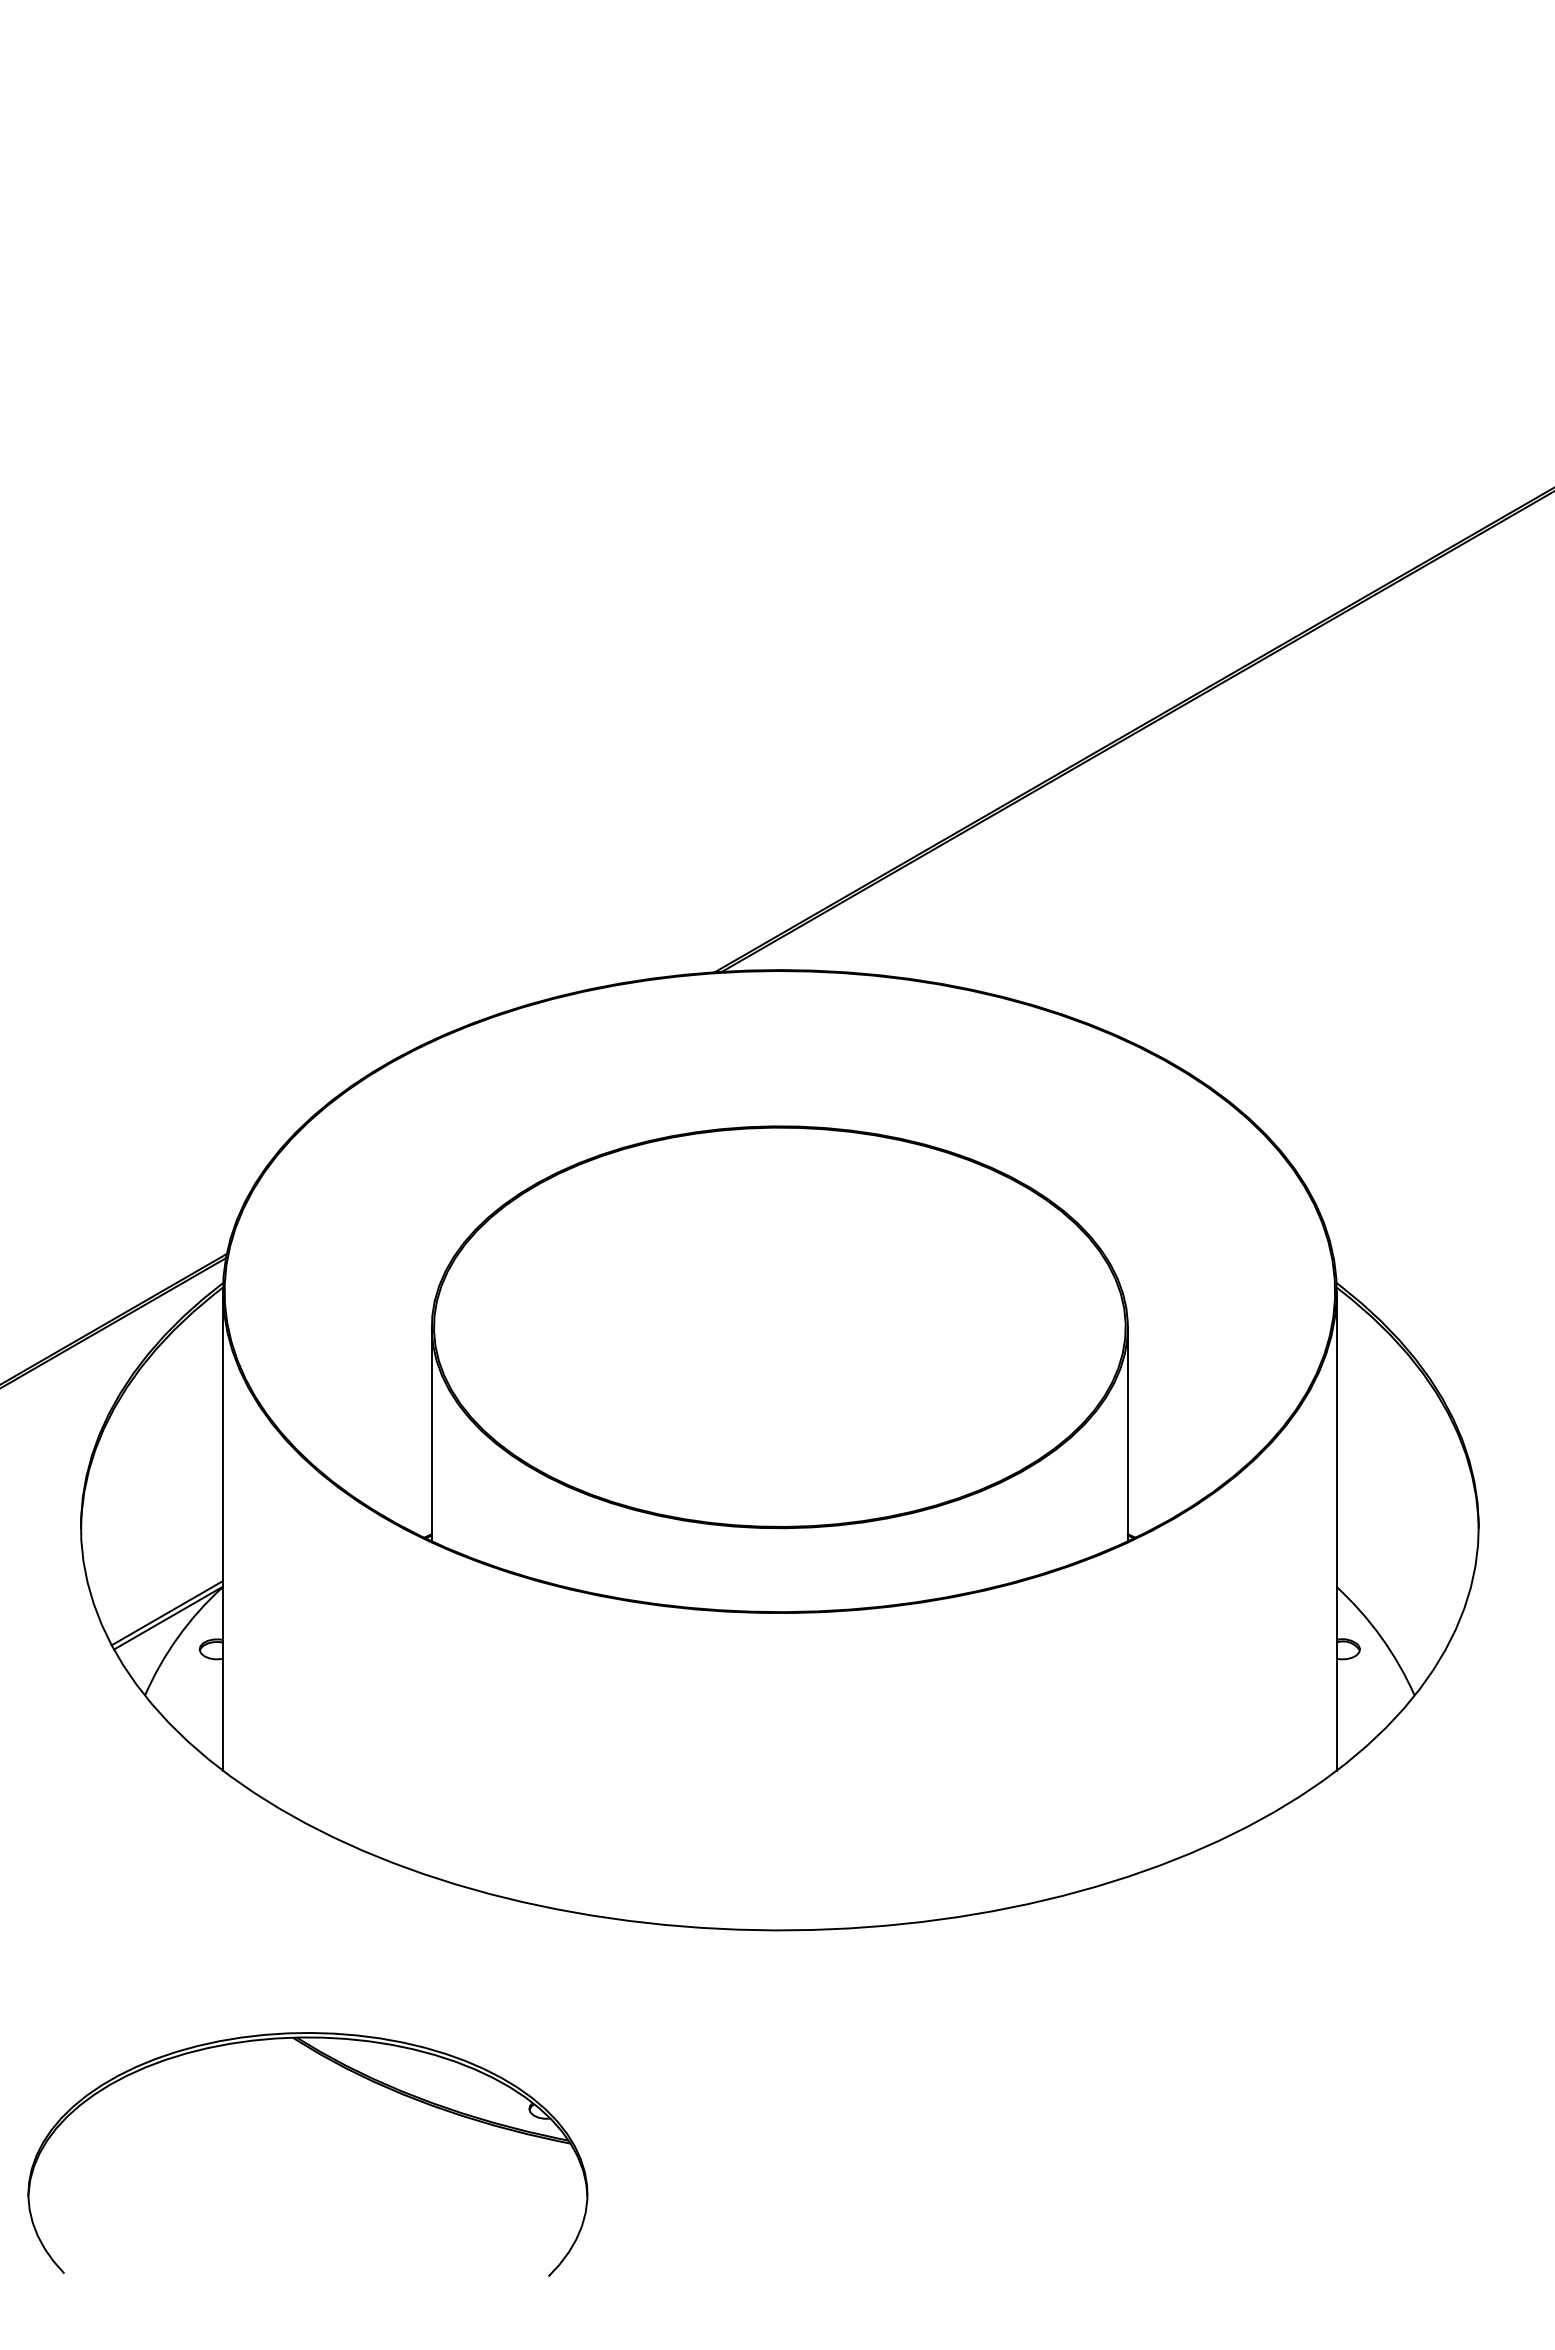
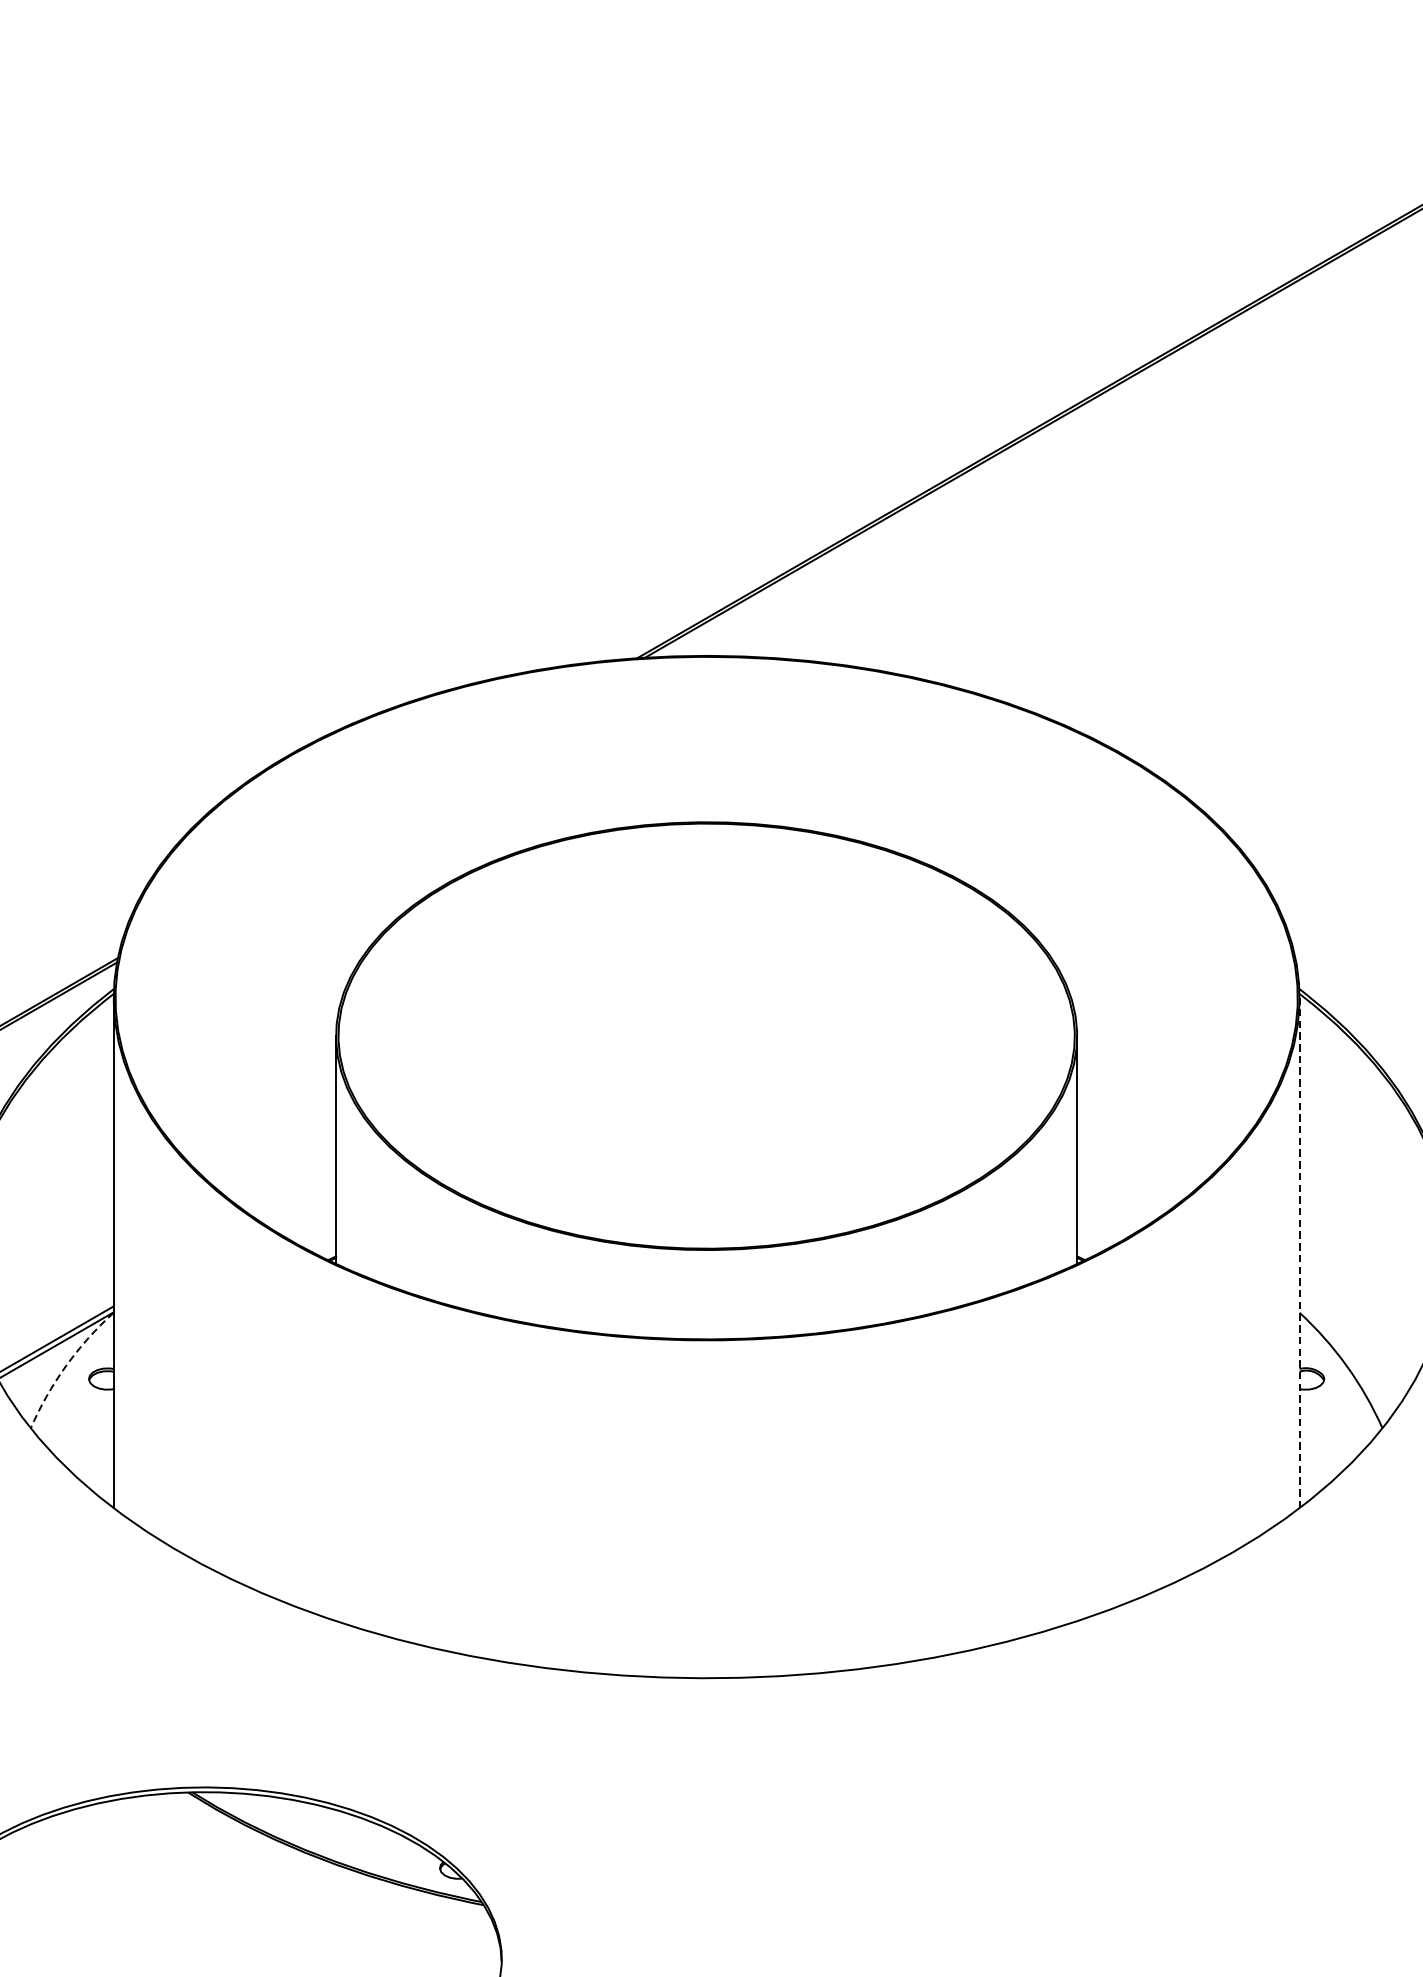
line: (1336, 1531) -> (1299, 1253), solid -> dashed
arc: (178, 1637) -> (66, 1366), solid -> dashed

